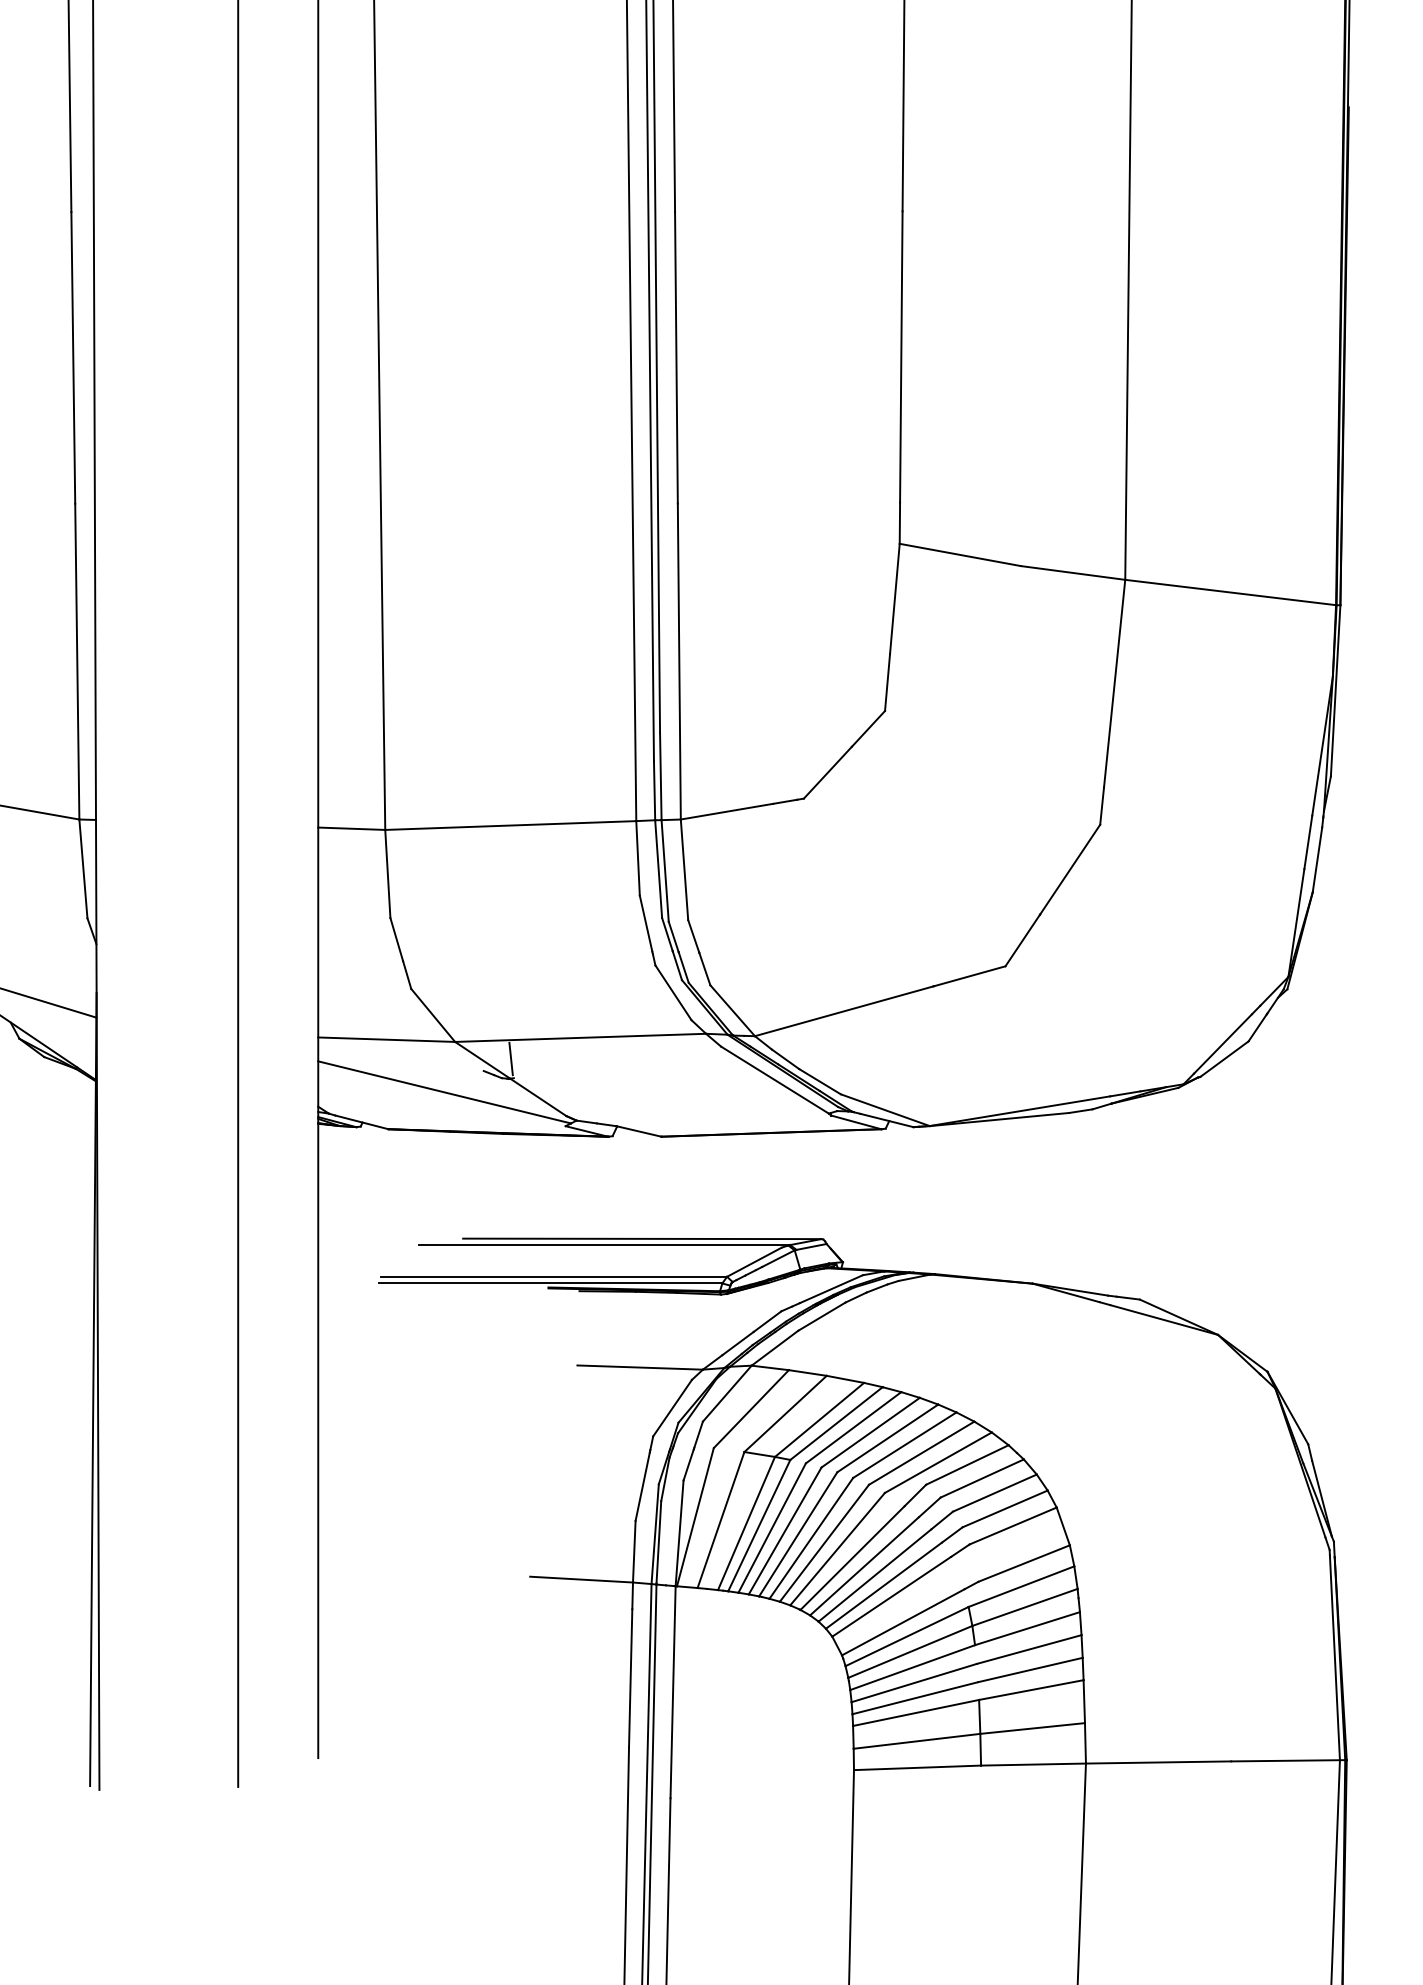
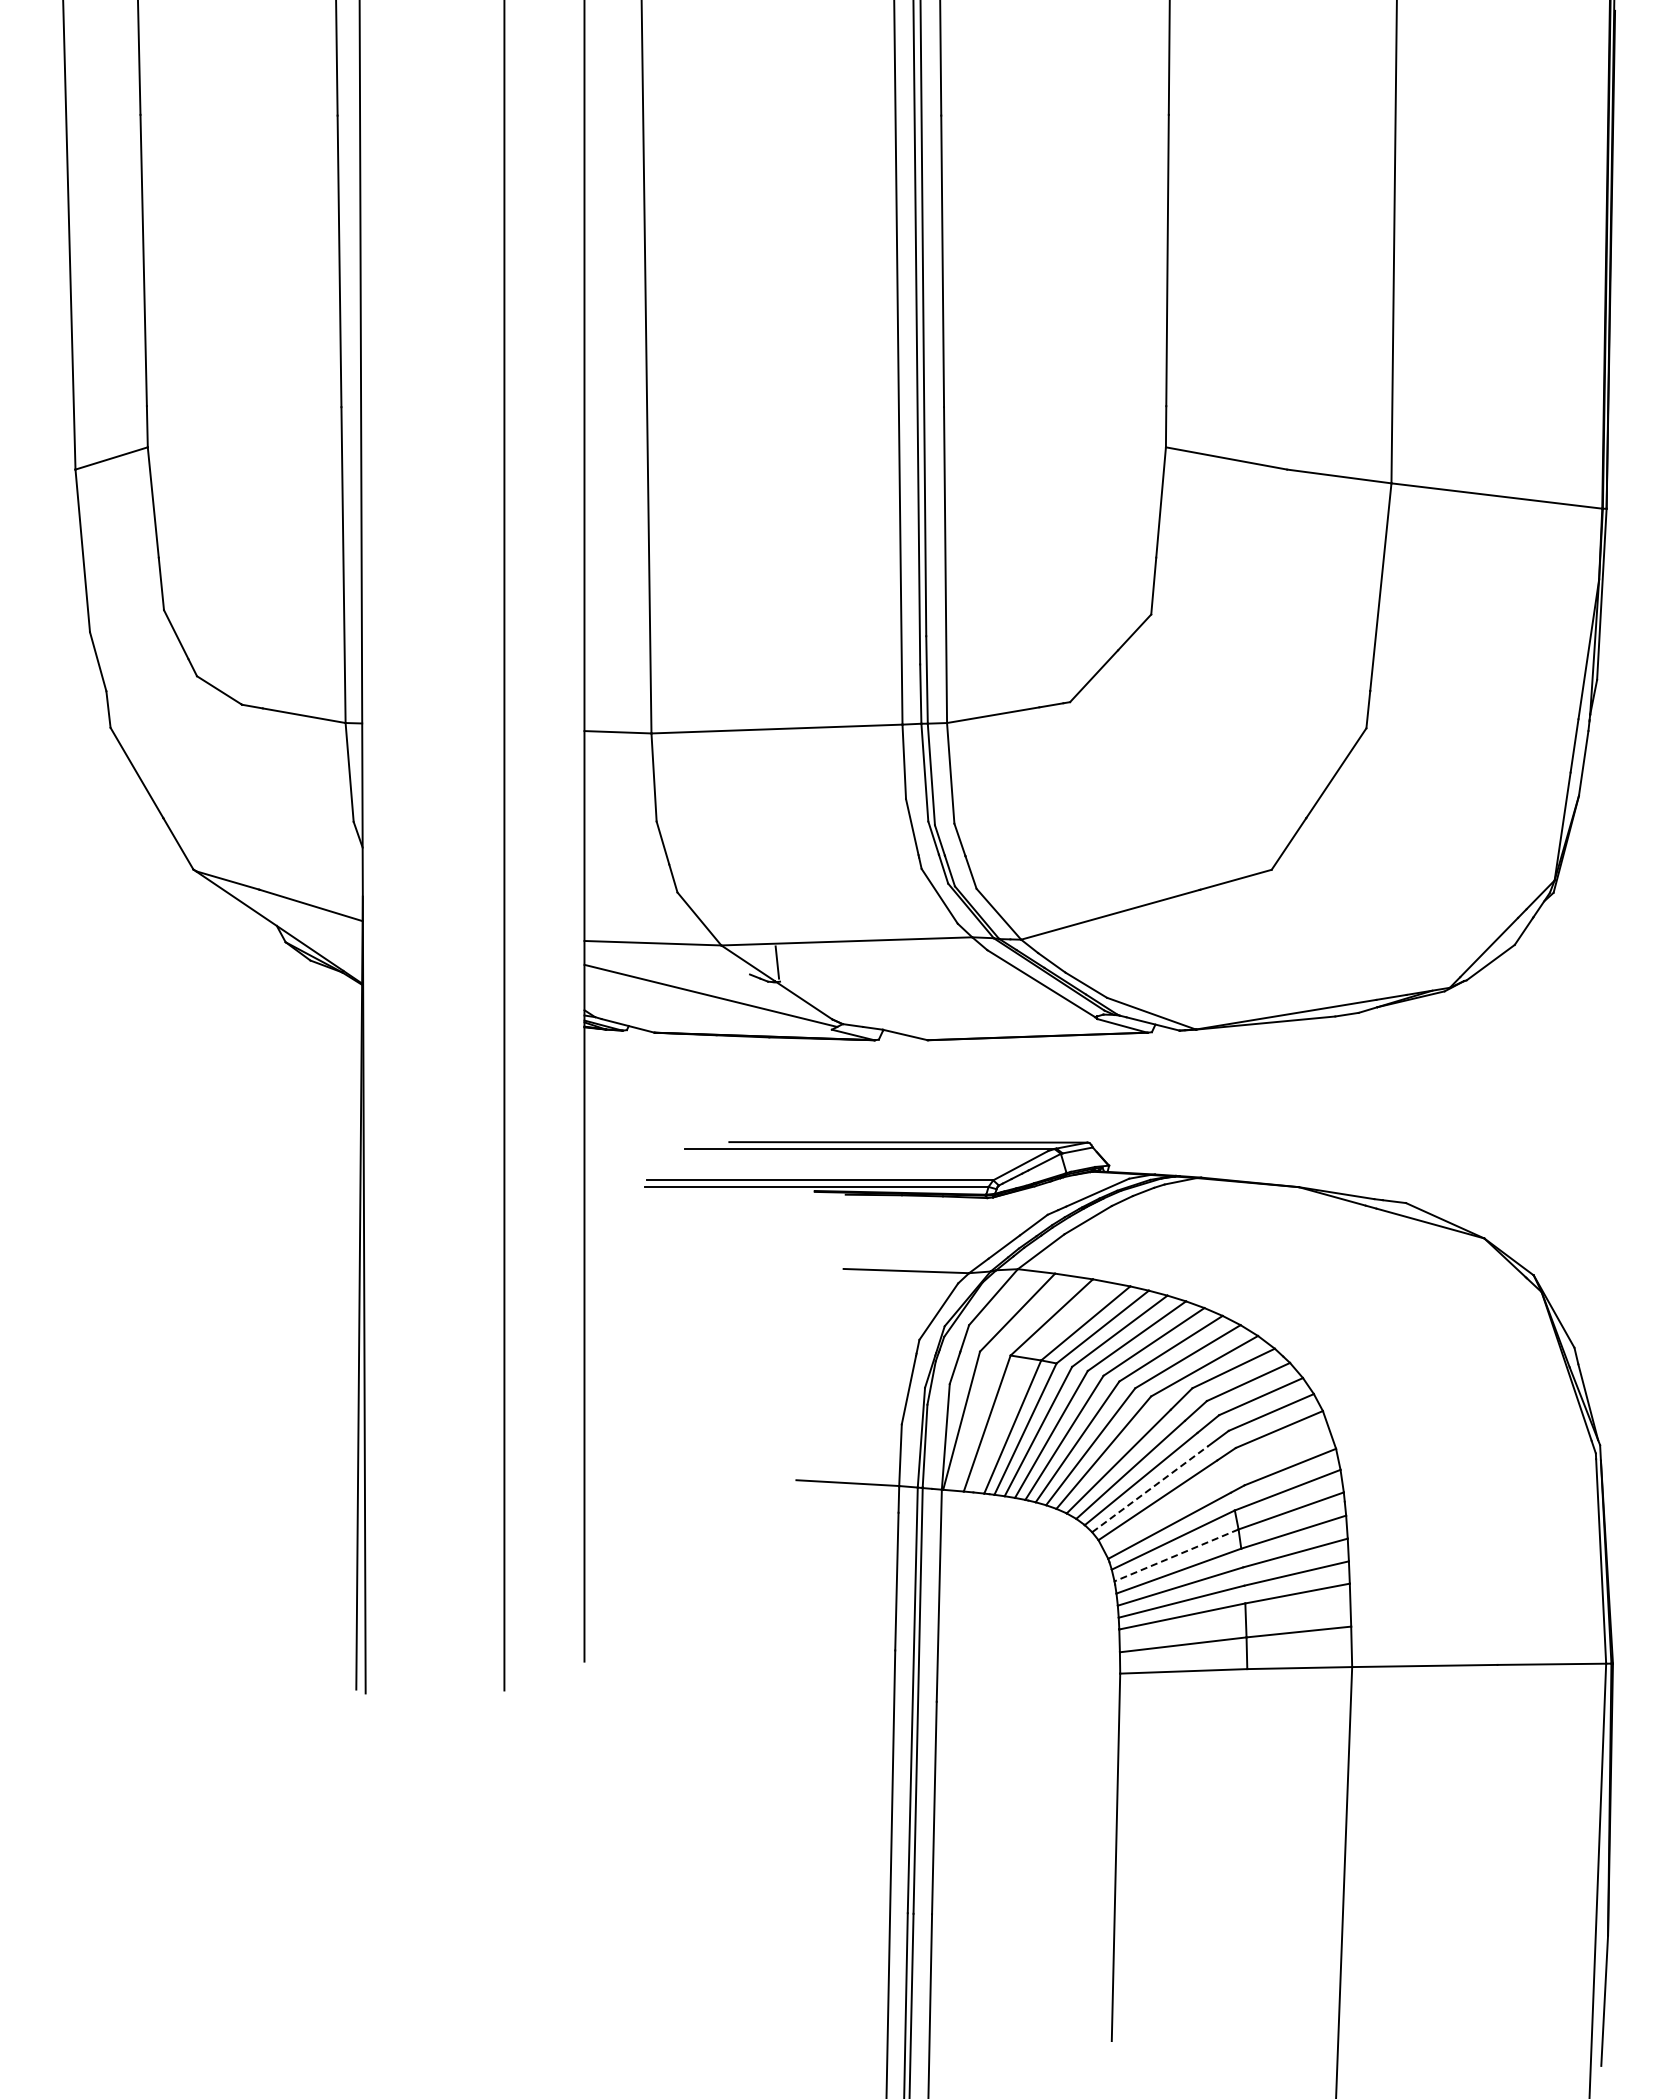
line: (884, 1584) -> (1150, 1488), solid -> dashed
line: (910, 1651) -> (1176, 1555), solid -> dashed

